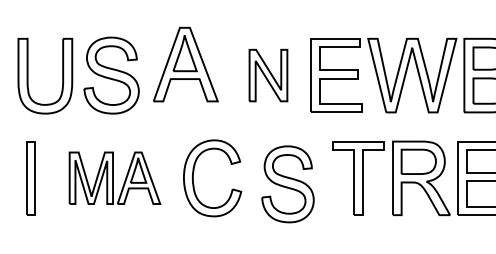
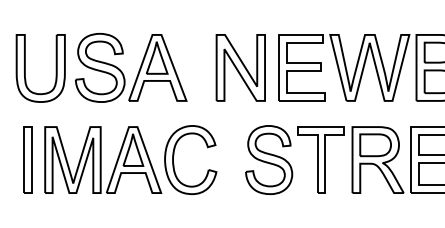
part: (185, 64) -> (157, 67), moved
part: (268, 75) -> (240, 67), size x1.43
part: (114, 177) -> (102, 159), size x1.43
part: (287, 184) -> (268, 160), moved

